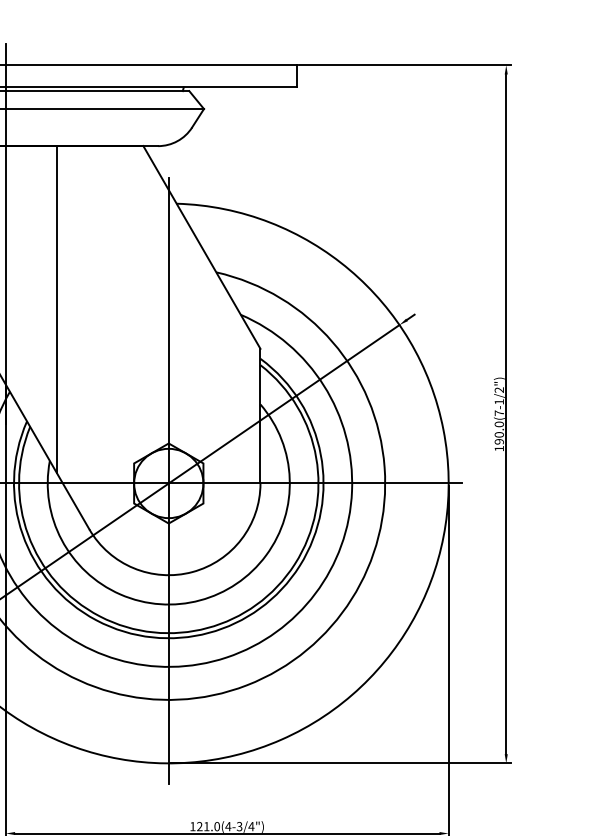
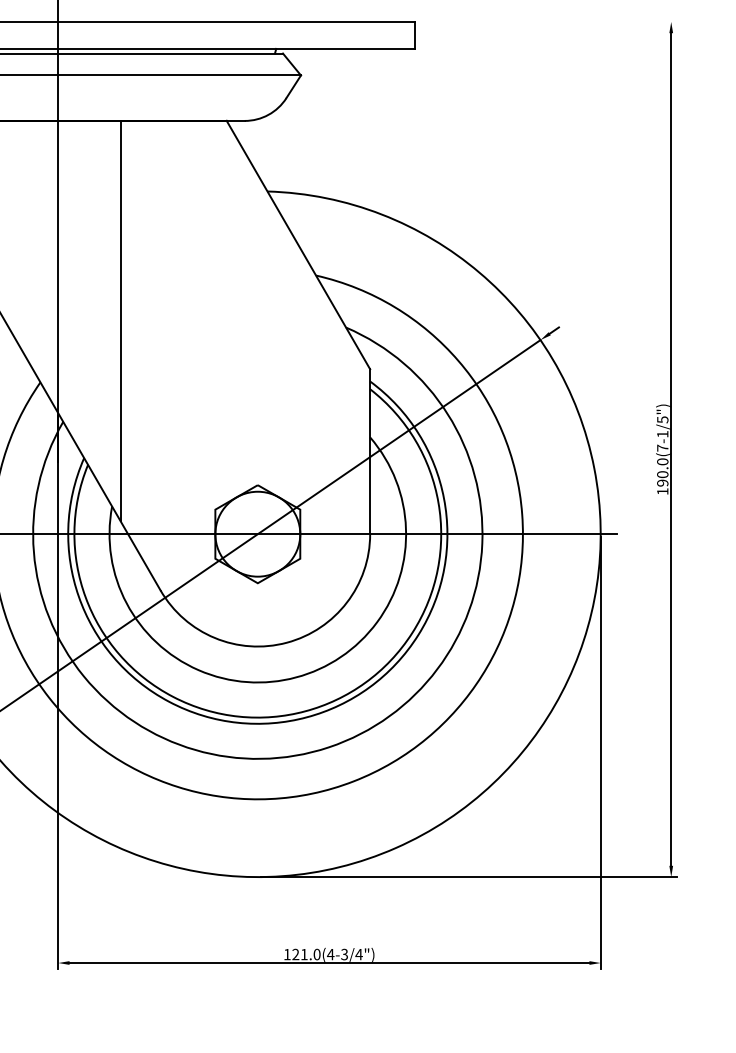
line: (404, 64) -> (546, 21), removed
text: (499, 389) -> (662, 419), 190.0(7-1/2") -> 190.0(7-1/5")
line: (168, 480) -> (257, 530), removed

